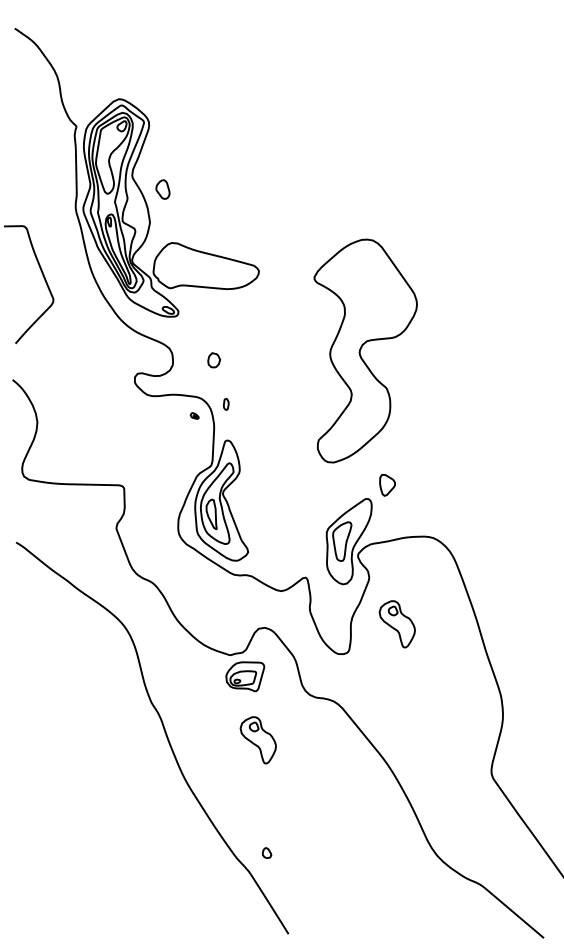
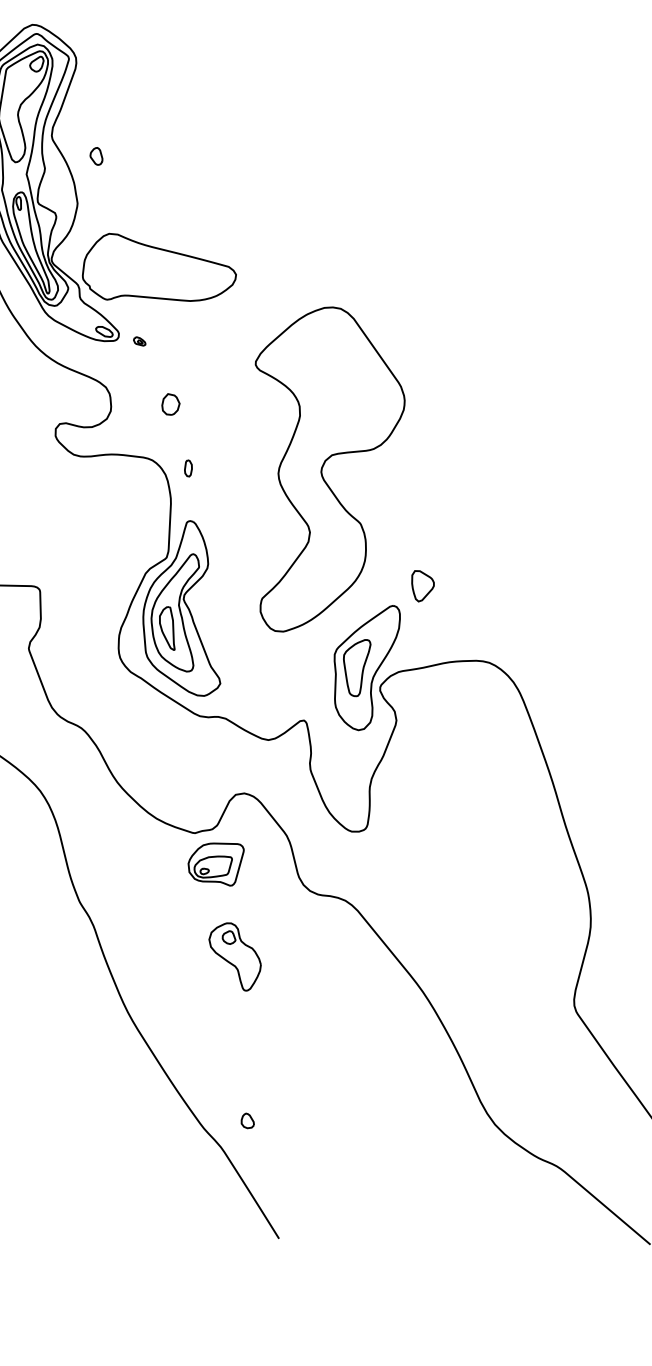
part: (162, 189) -> (95, 156), size x0.62
part: (365, 350) -> (329, 468), moved
part: (194, 415) -> (139, 340), moved
part: (396, 624) -> (436, 788), removed

